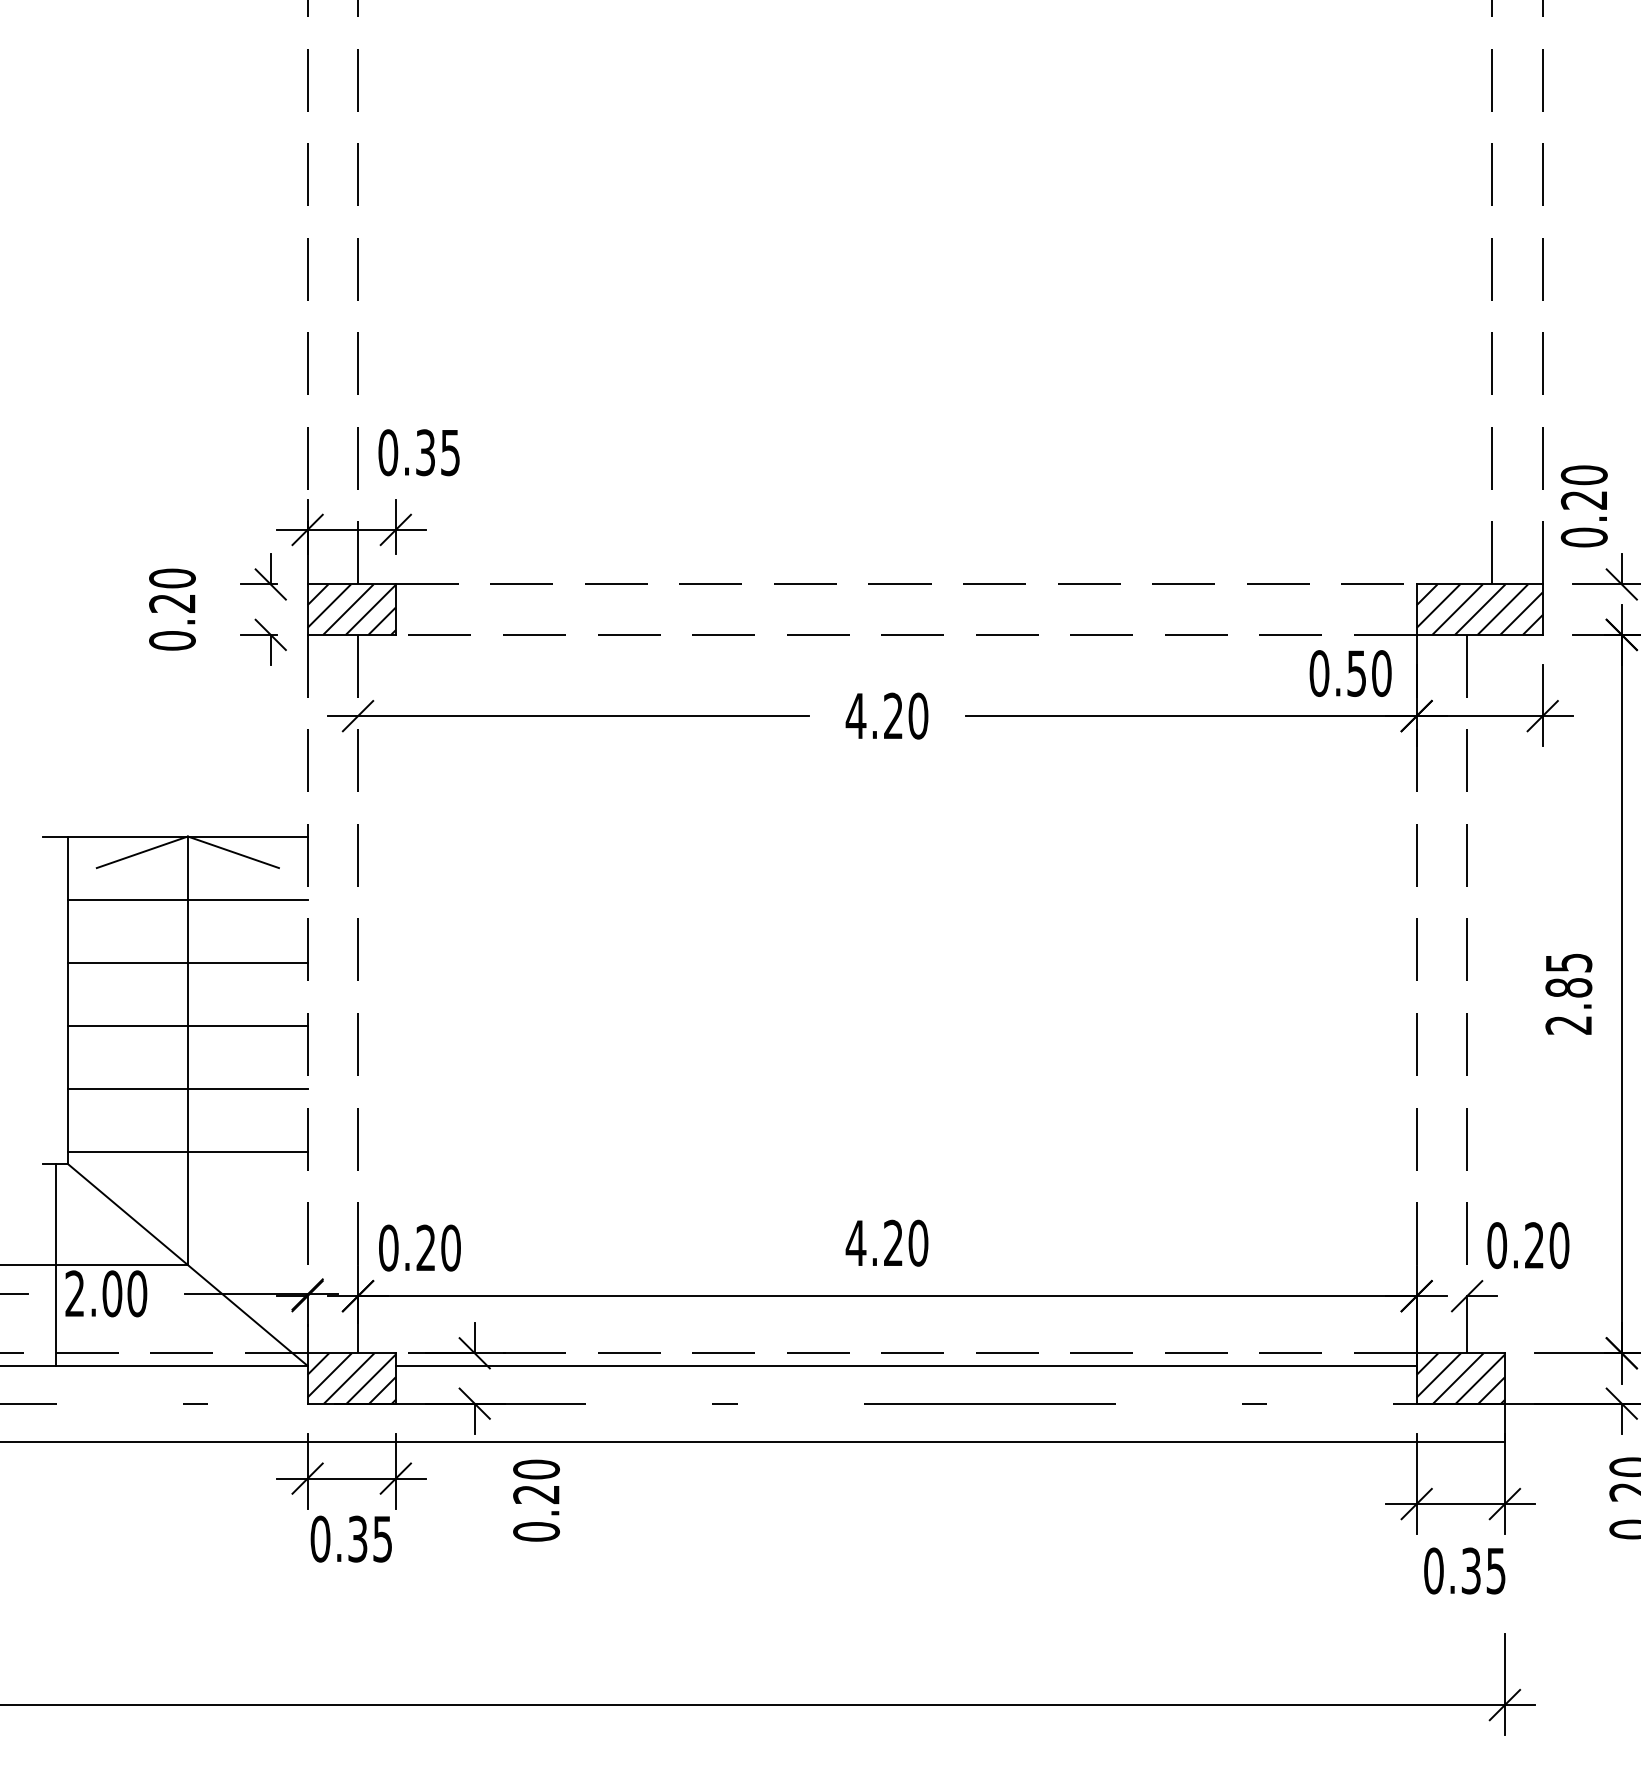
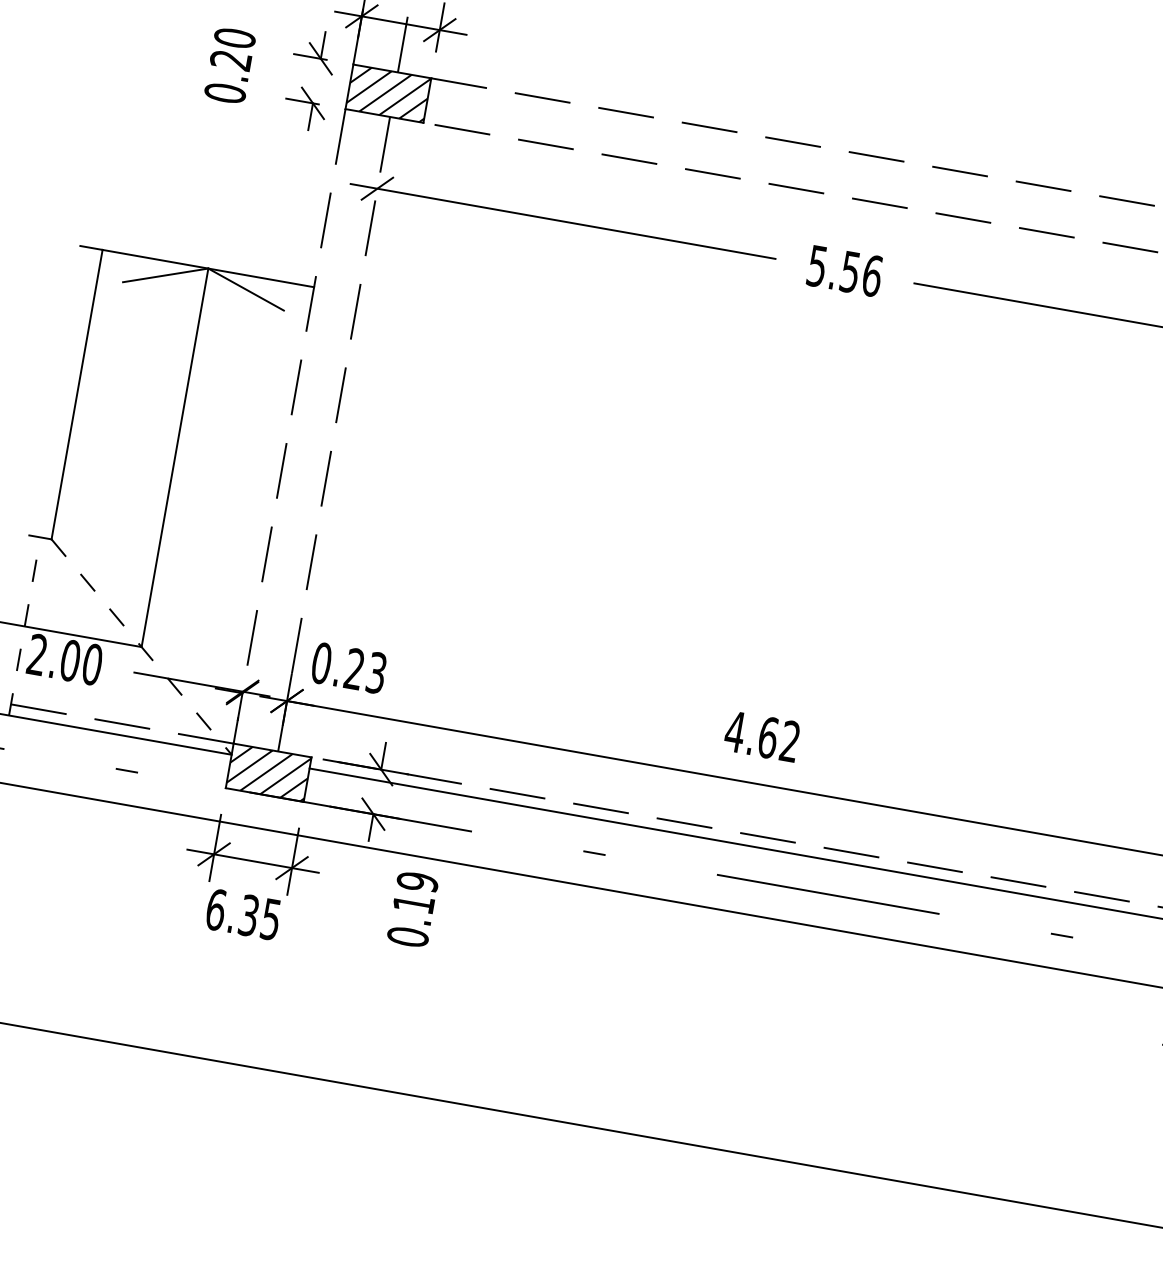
text: (886, 715) -> (844, 270), 4.20 -> 5.56
line: (187, 899) -> (198, 324), removed
line: (187, 962) -> (188, 379), removed
line: (187, 1025) -> (178, 435), removed
line: (187, 1088) -> (168, 491), removed
line: (187, 1151) -> (158, 546), removed
text: (905, 1242) -> (778, 738), 4.20 -> 4.62
text: (450, 1247) -> (376, 672), 0.20 -> 0.23
line: (55, 1265) -> (24, 626), solid -> dashed
line: (187, 1265) -> (141, 647), solid -> dashed
text: (536, 1481) -> (415, 892), 0.20 -> 0.19
text: (320, 1538) -> (216, 909), 0.35 -> 6.35

